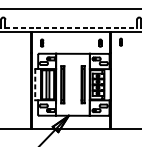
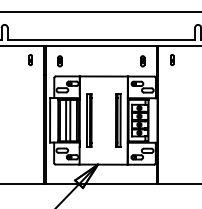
line: (71, 28) -> (101, 40), dashed -> solid
part: (21, 42) -> (30, 60), added
line: (35, 84) -> (50, 120), dashed -> solid

